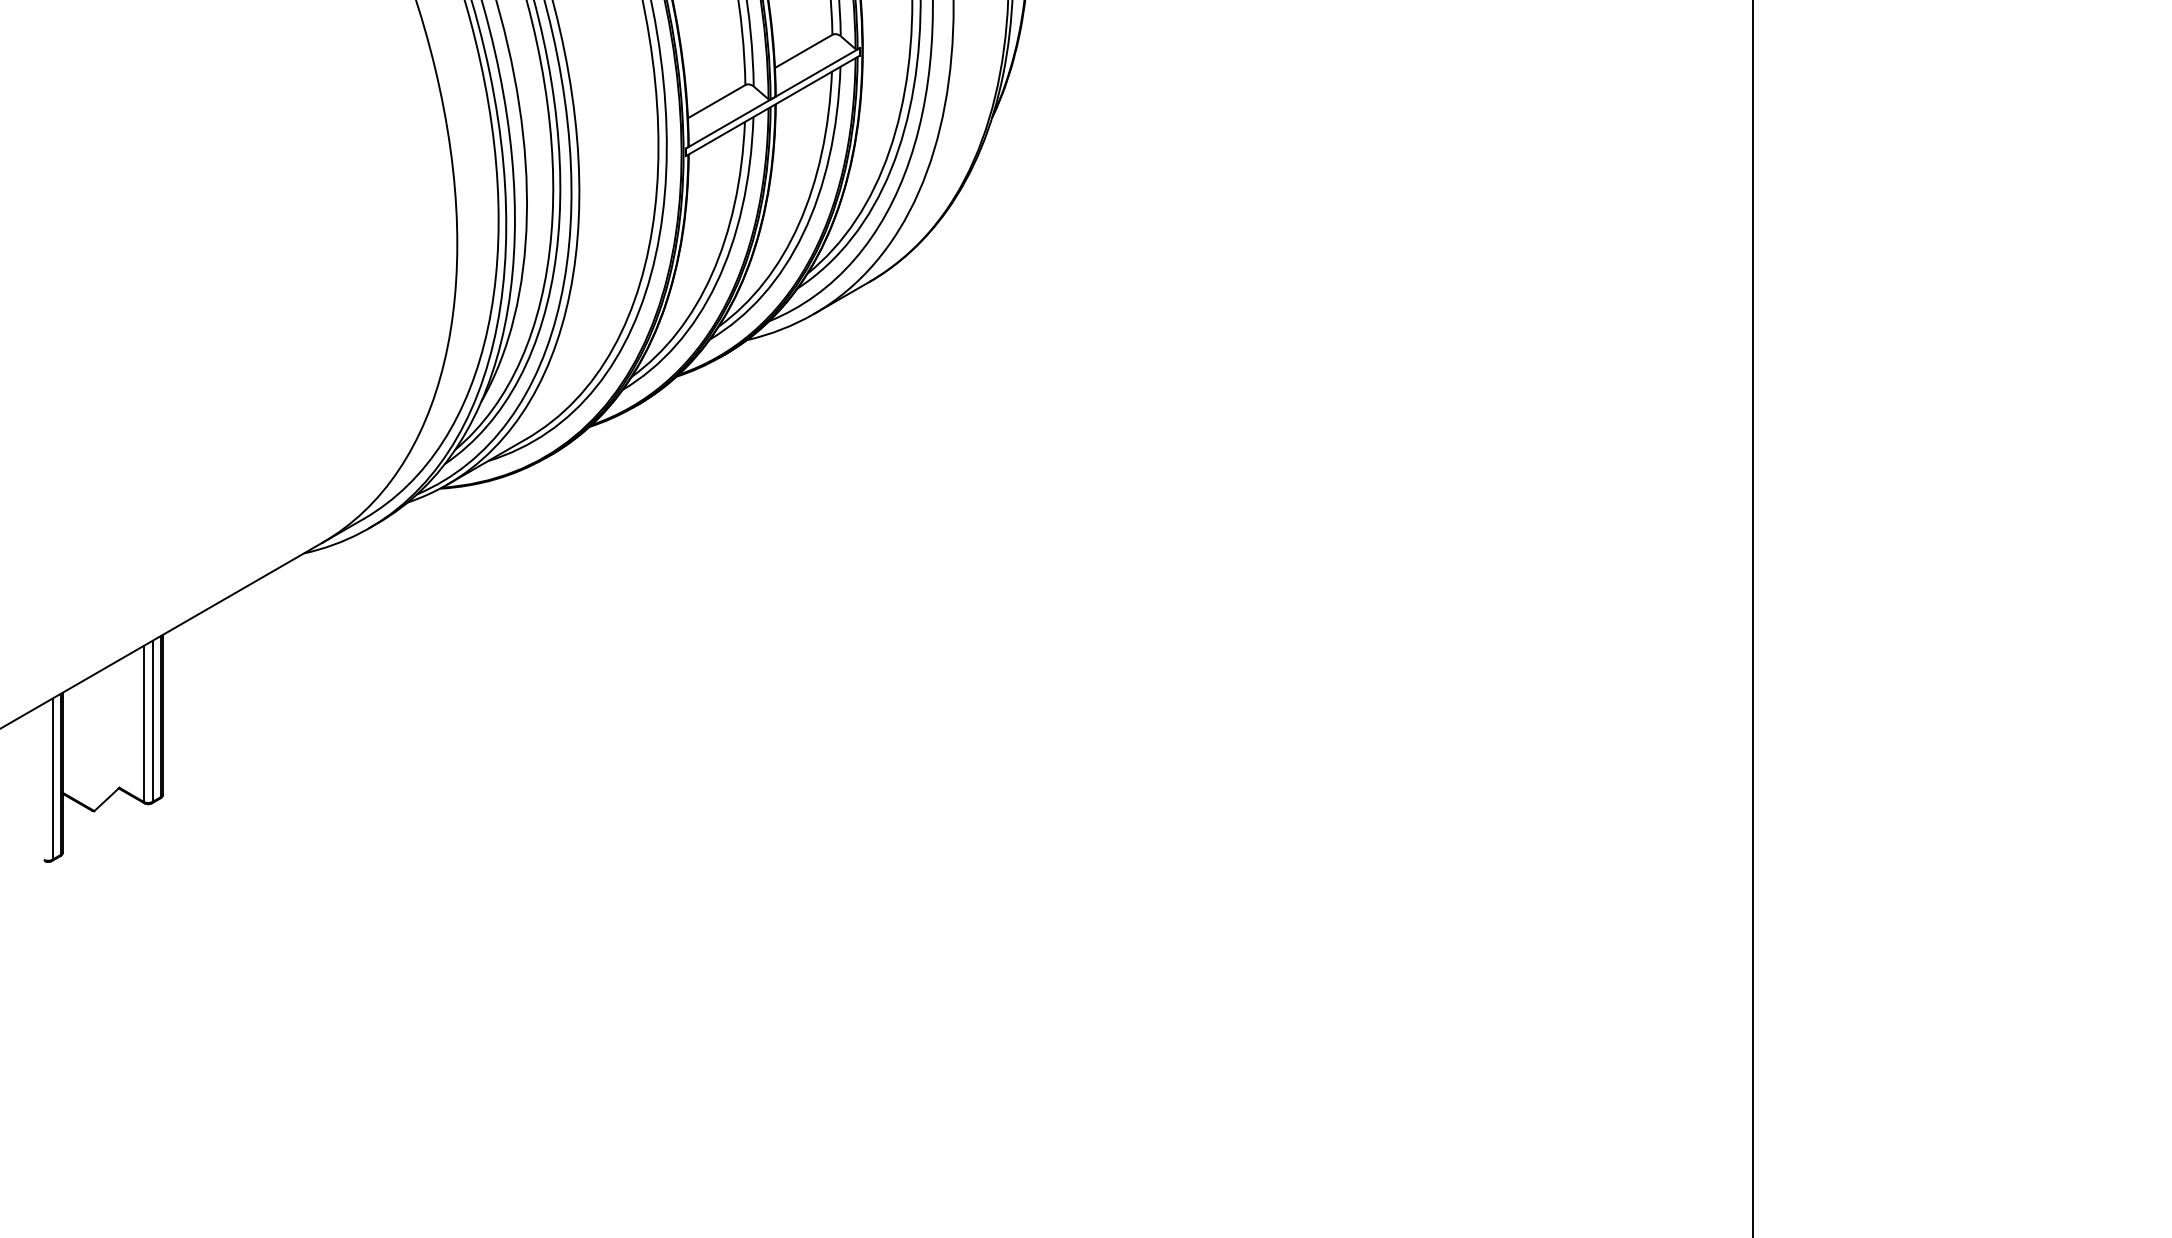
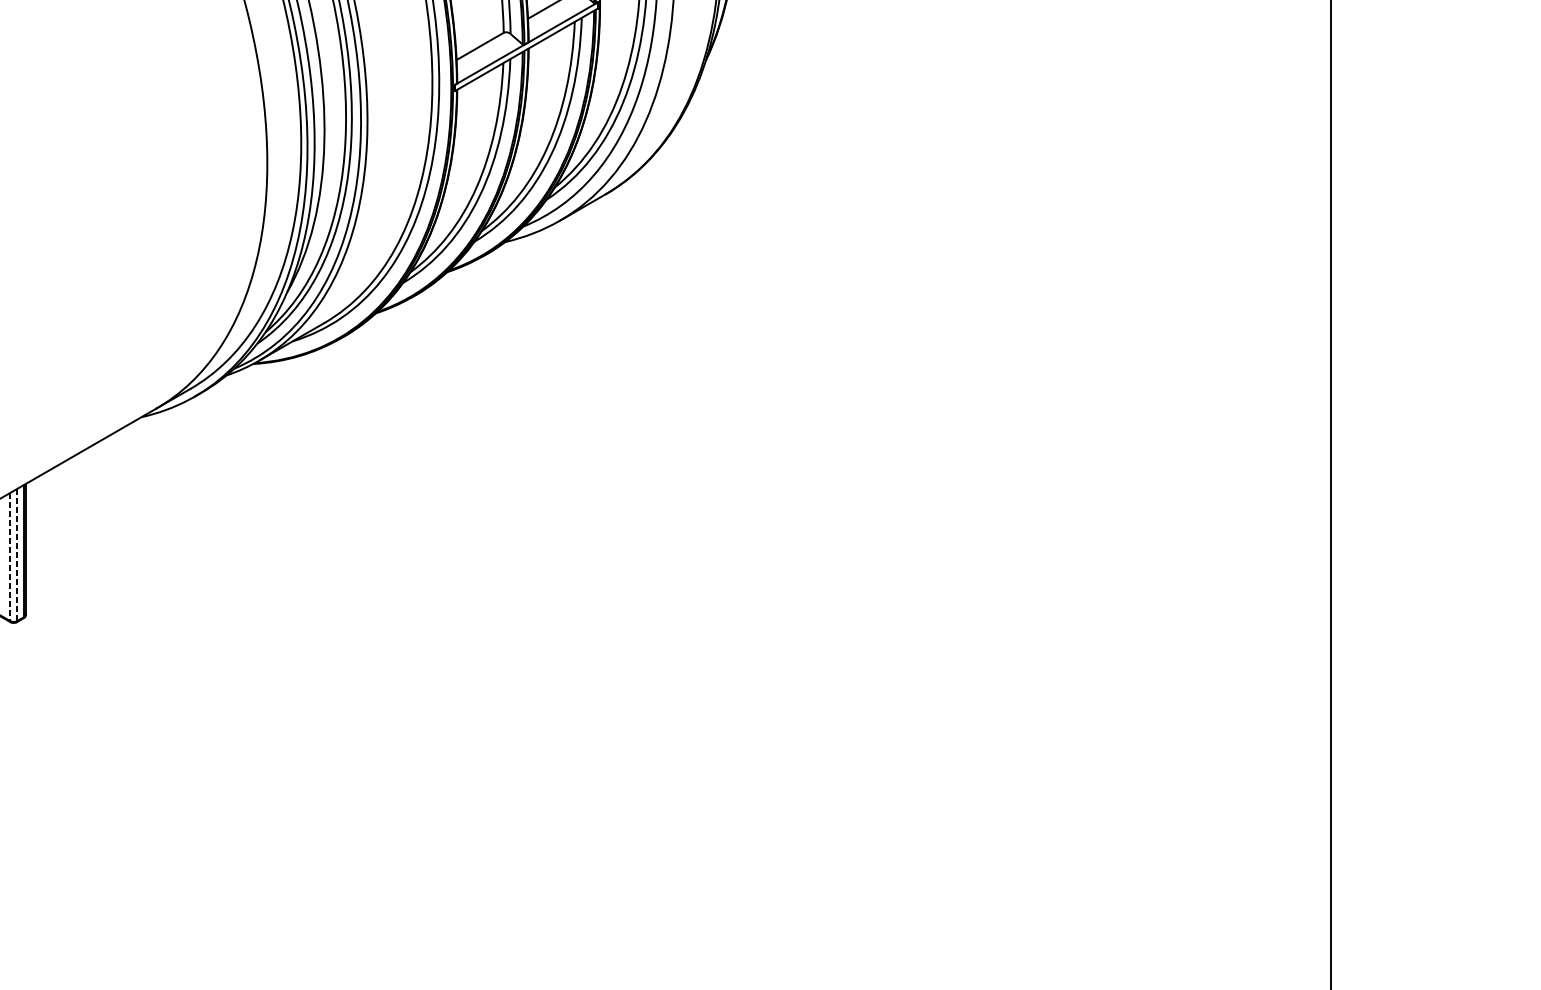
line: (152, 721) -> (17, 555), solid -> dashed
line: (143, 724) -> (9, 557), solid -> dashed

